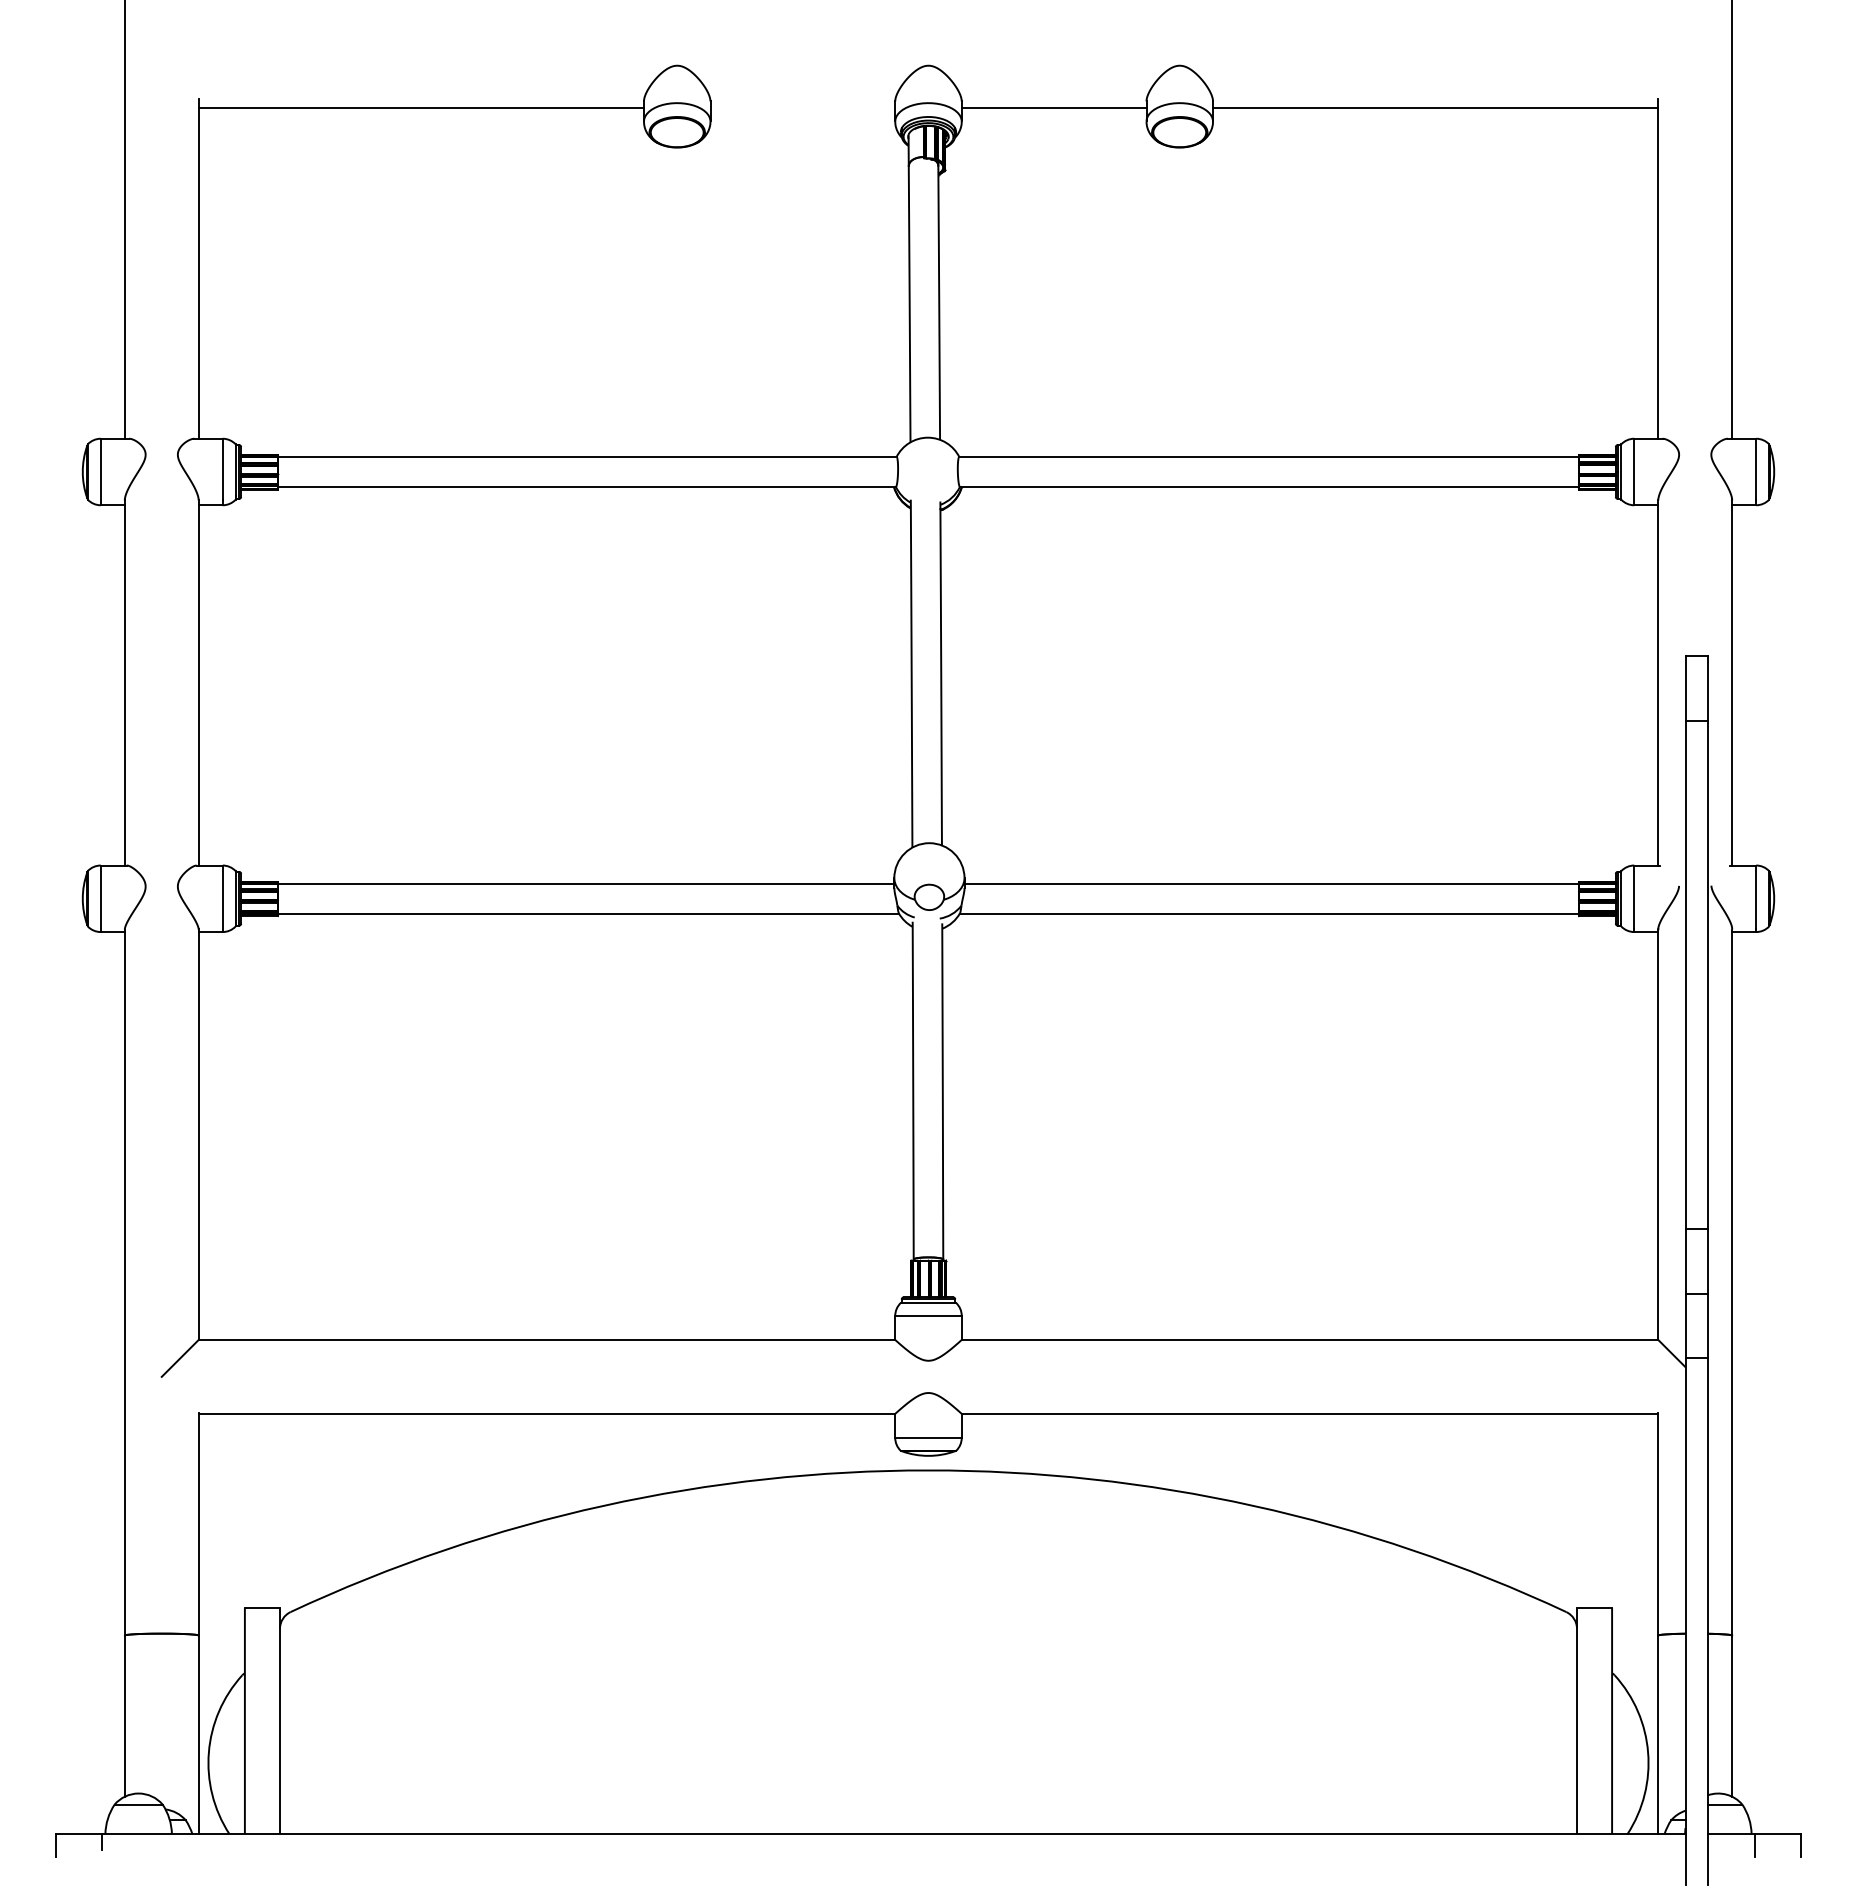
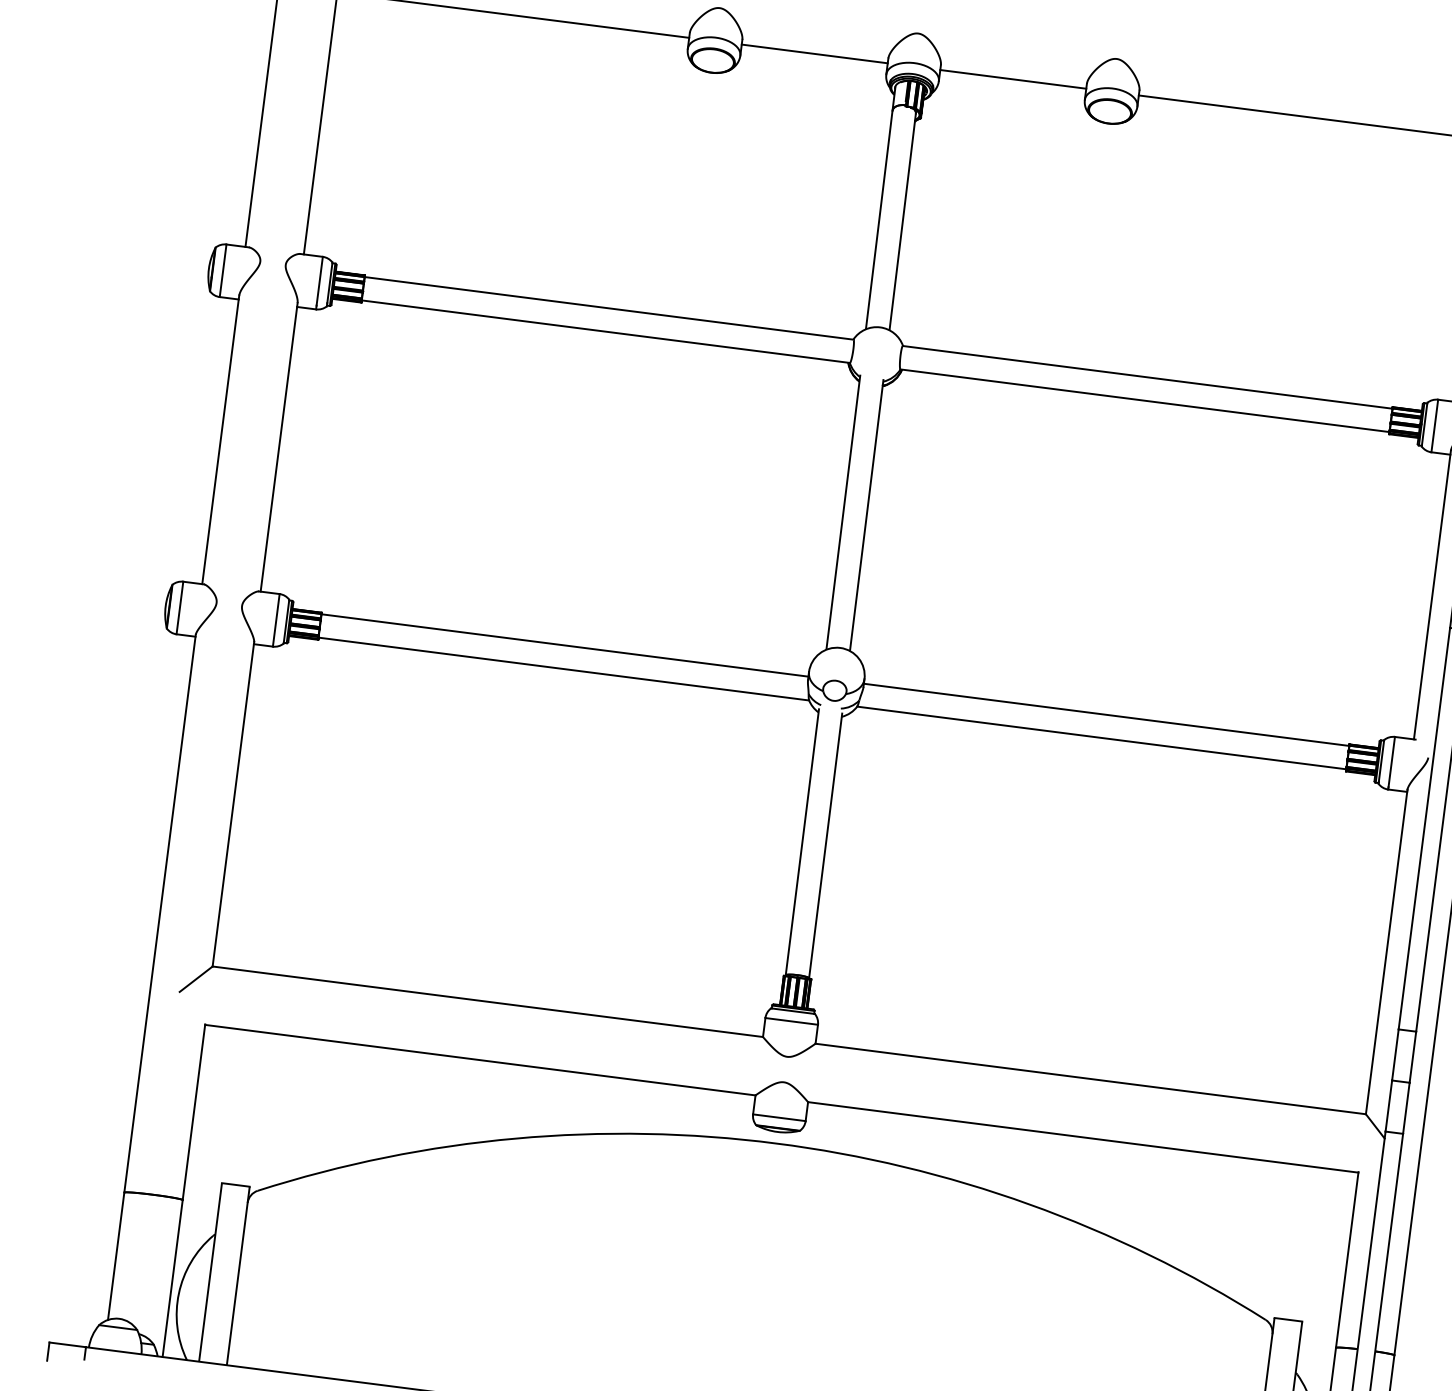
line: (802, 107) -> (814, 53), added

